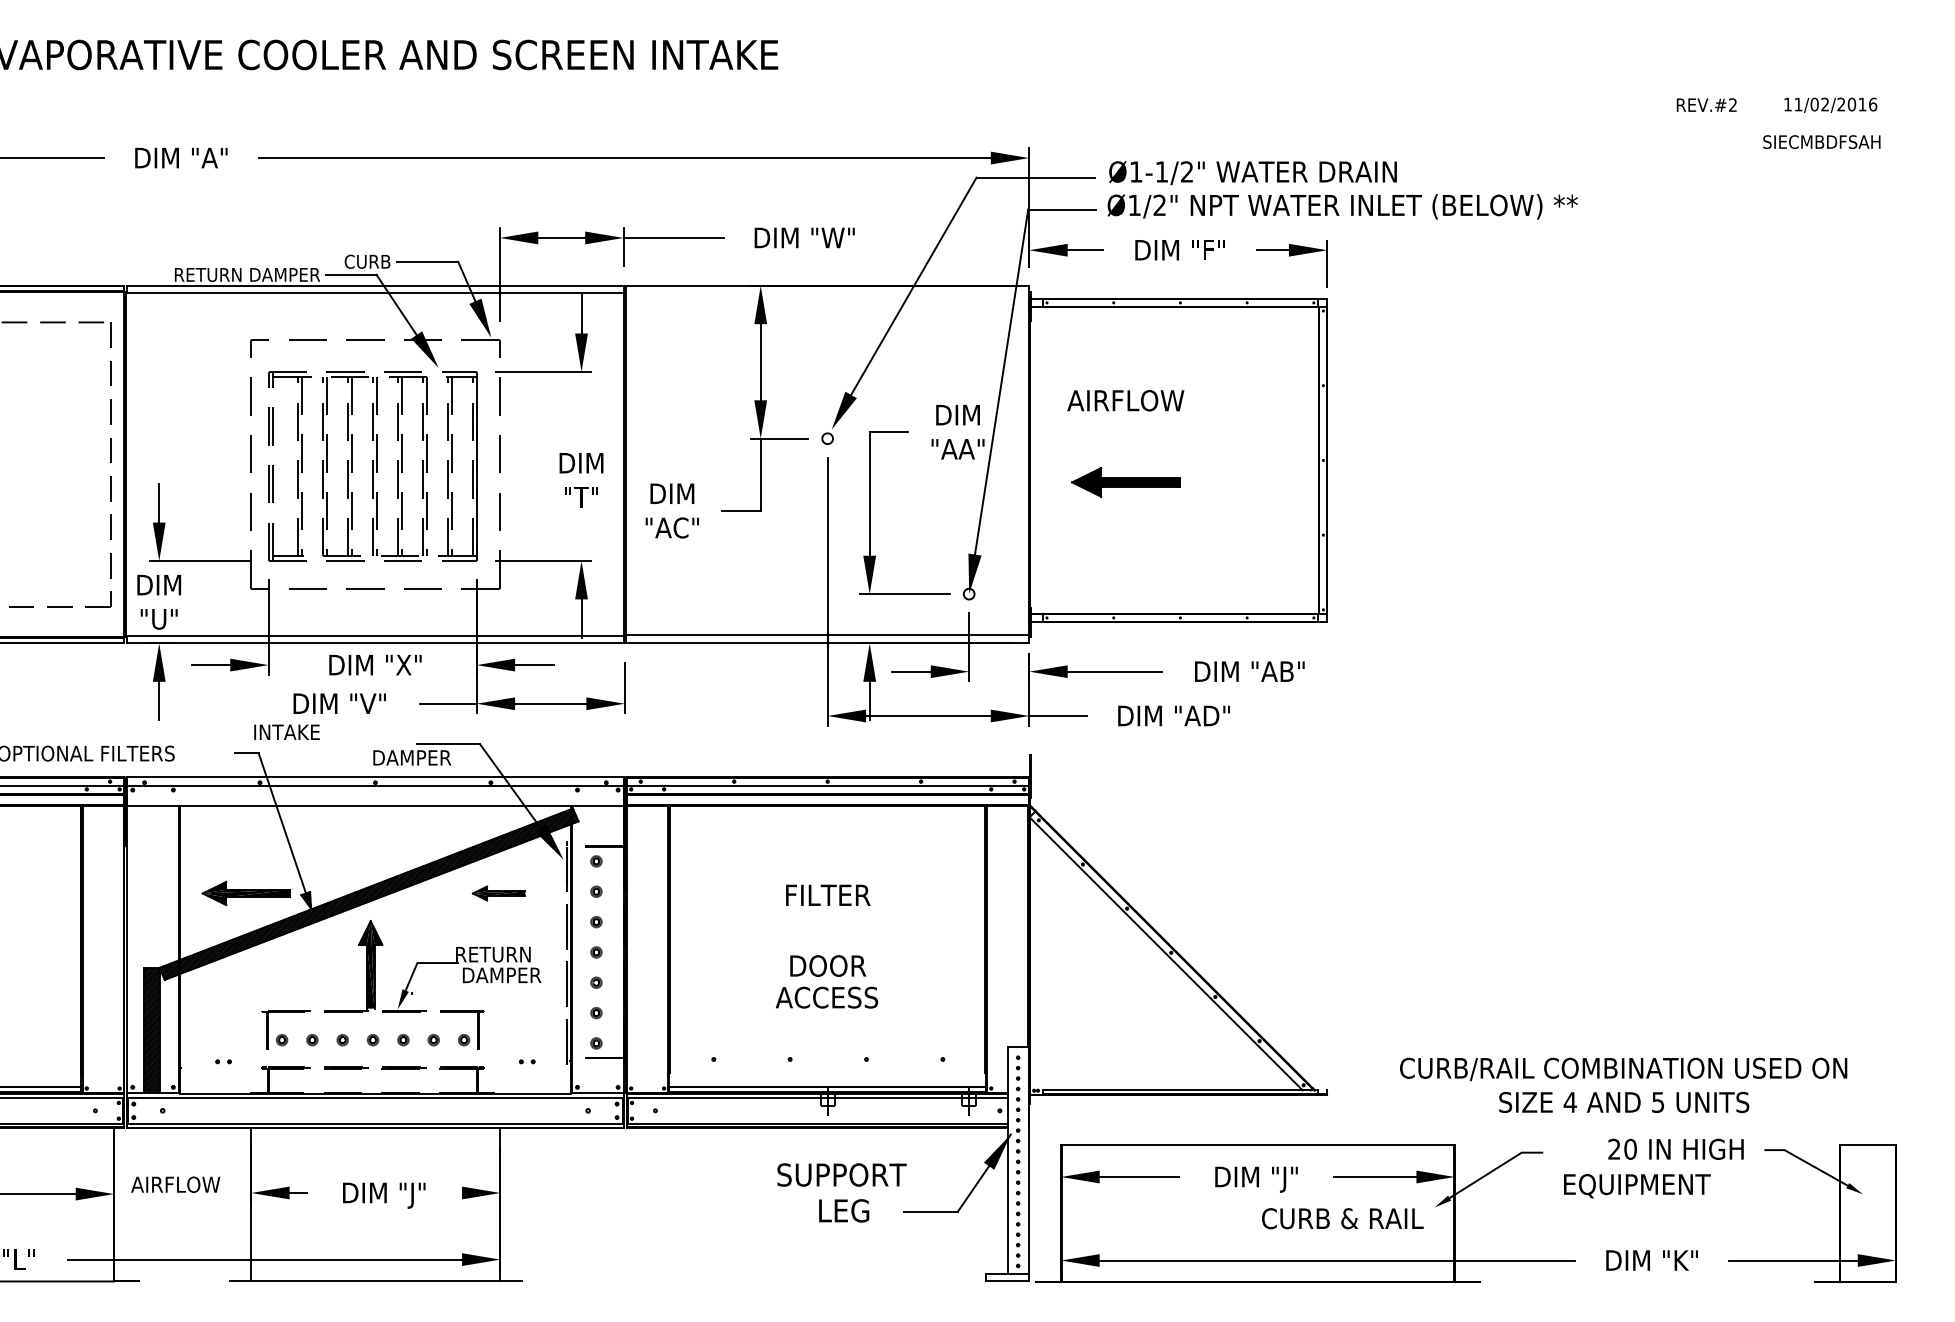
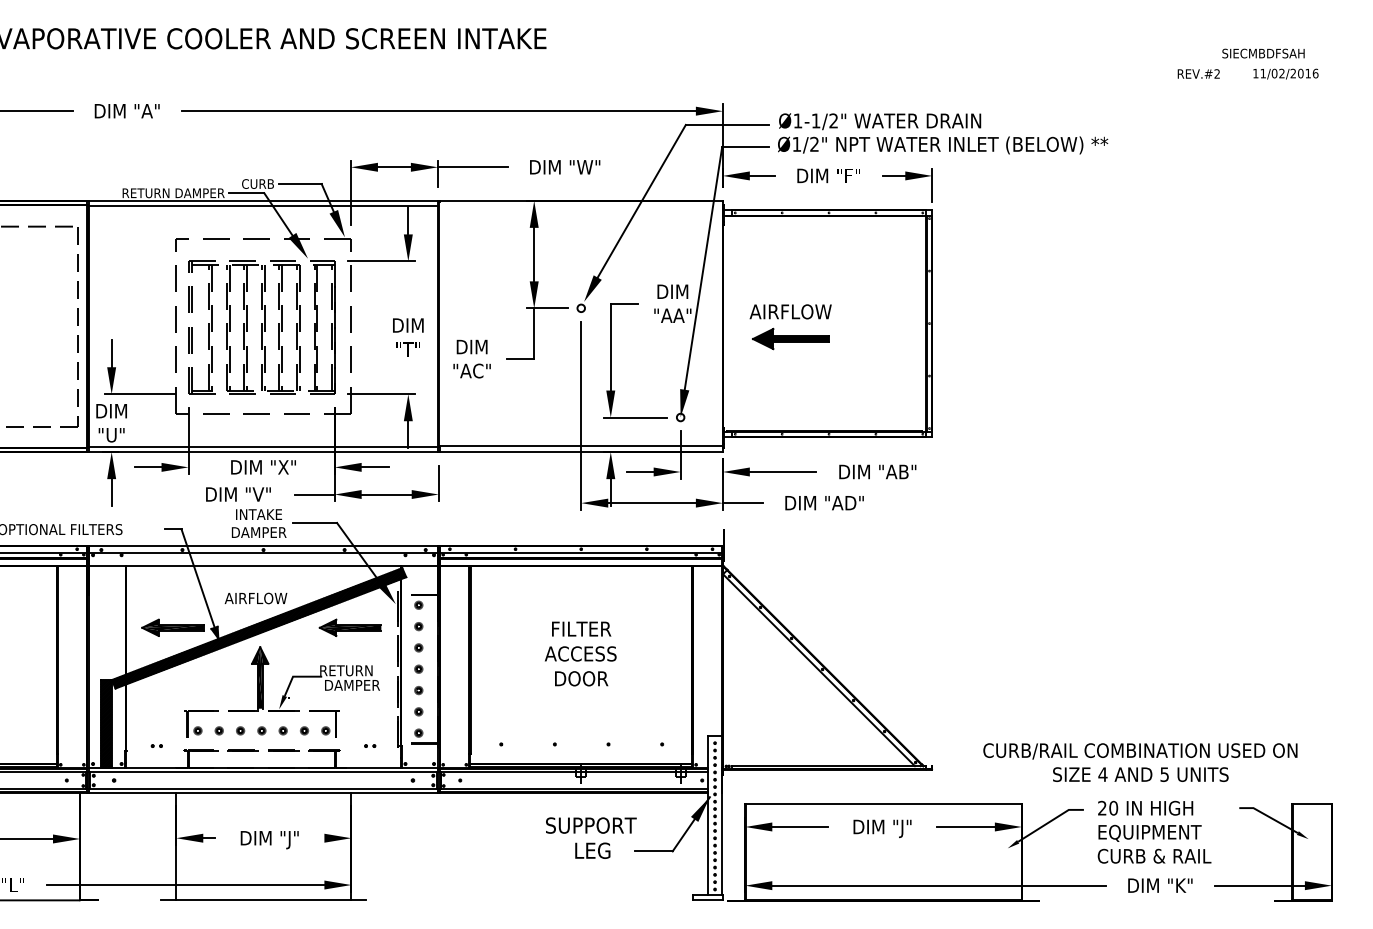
text: (1821, 141) -> (1263, 53), moved
text: (1125, 400) -> (790, 311), moved
text: (286, 731) -> (258, 514), moved
text: (412, 757) -> (259, 532), moved
part: (498, 893) -> (350, 627), size x1.67
text: (826, 997) -> (580, 653), moved
text: (1675, 1148) -> (1145, 807), moved
text: (175, 1184) -> (255, 598), moved
text: (1342, 1218) -> (1154, 856), moved

